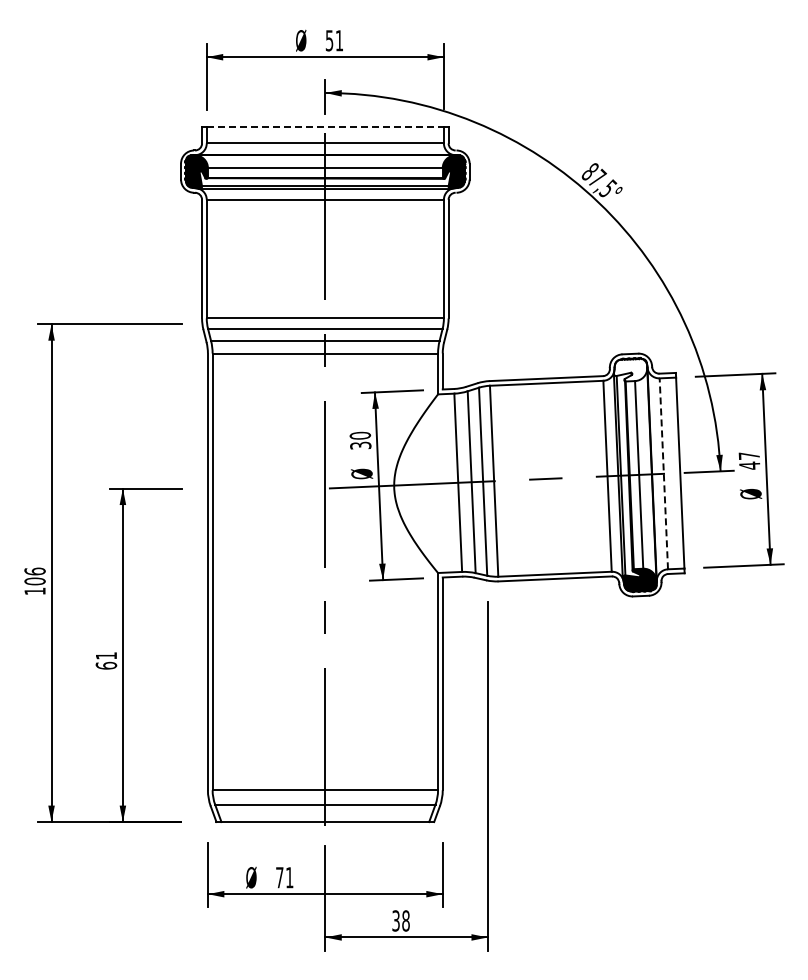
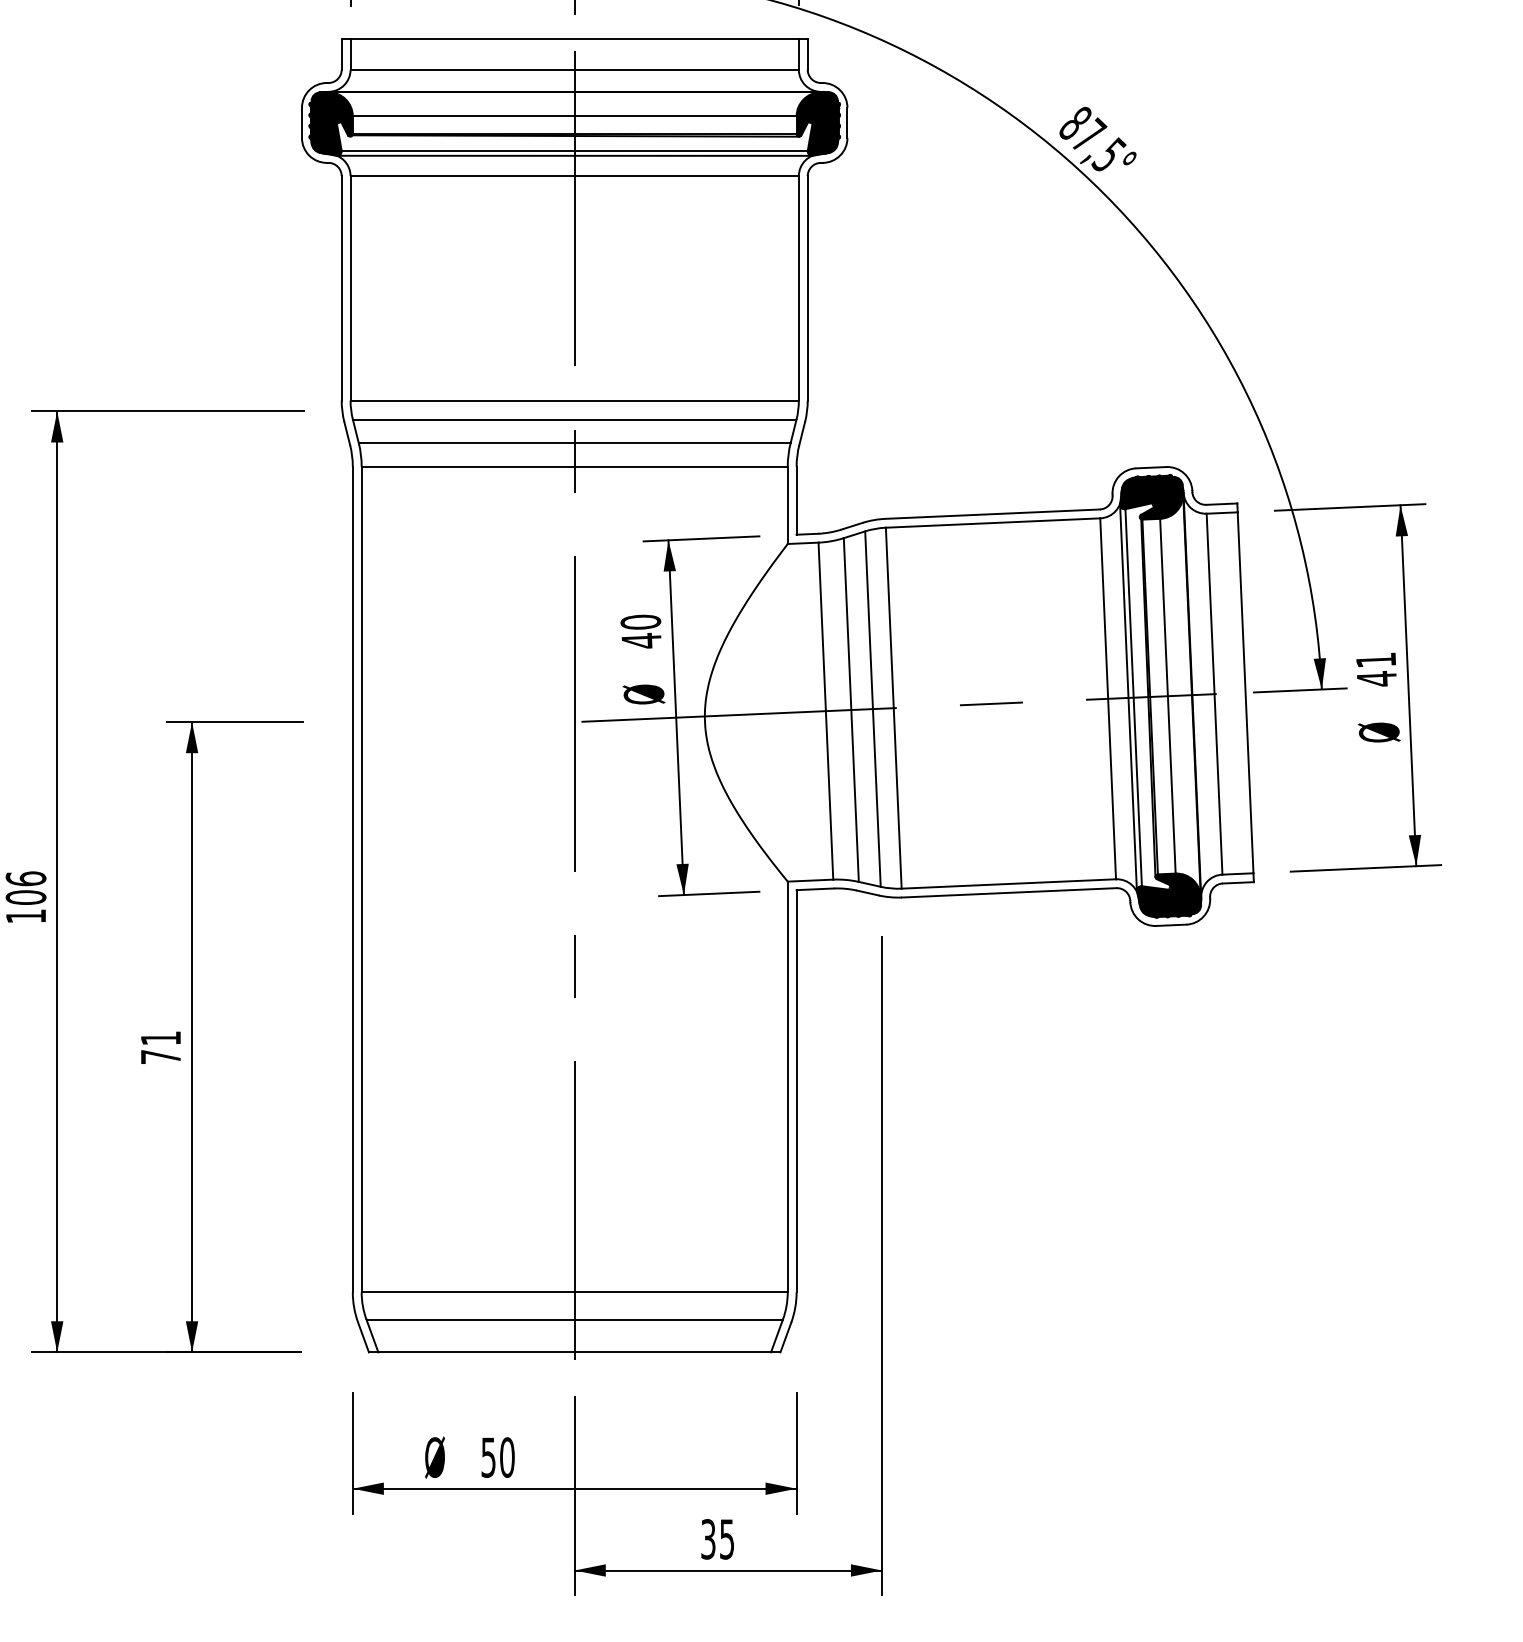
line: (325, 127) -> (575, 39), dashed -> solid
fill: (630, 369) -> (1151, 496), added
text: (360, 445) -> (641, 640), 30 -> 40
text: (748, 455) -> (1374, 659), 47 -> 41
line: (663, 473) -> (1213, 693), dashed -> solid
text: (106, 665) -> (161, 1056), 61 -> 71
text: (284, 877) -> (497, 1457), 71 -> 50
text: (405, 920) -> (726, 1538), 38 -> 35

